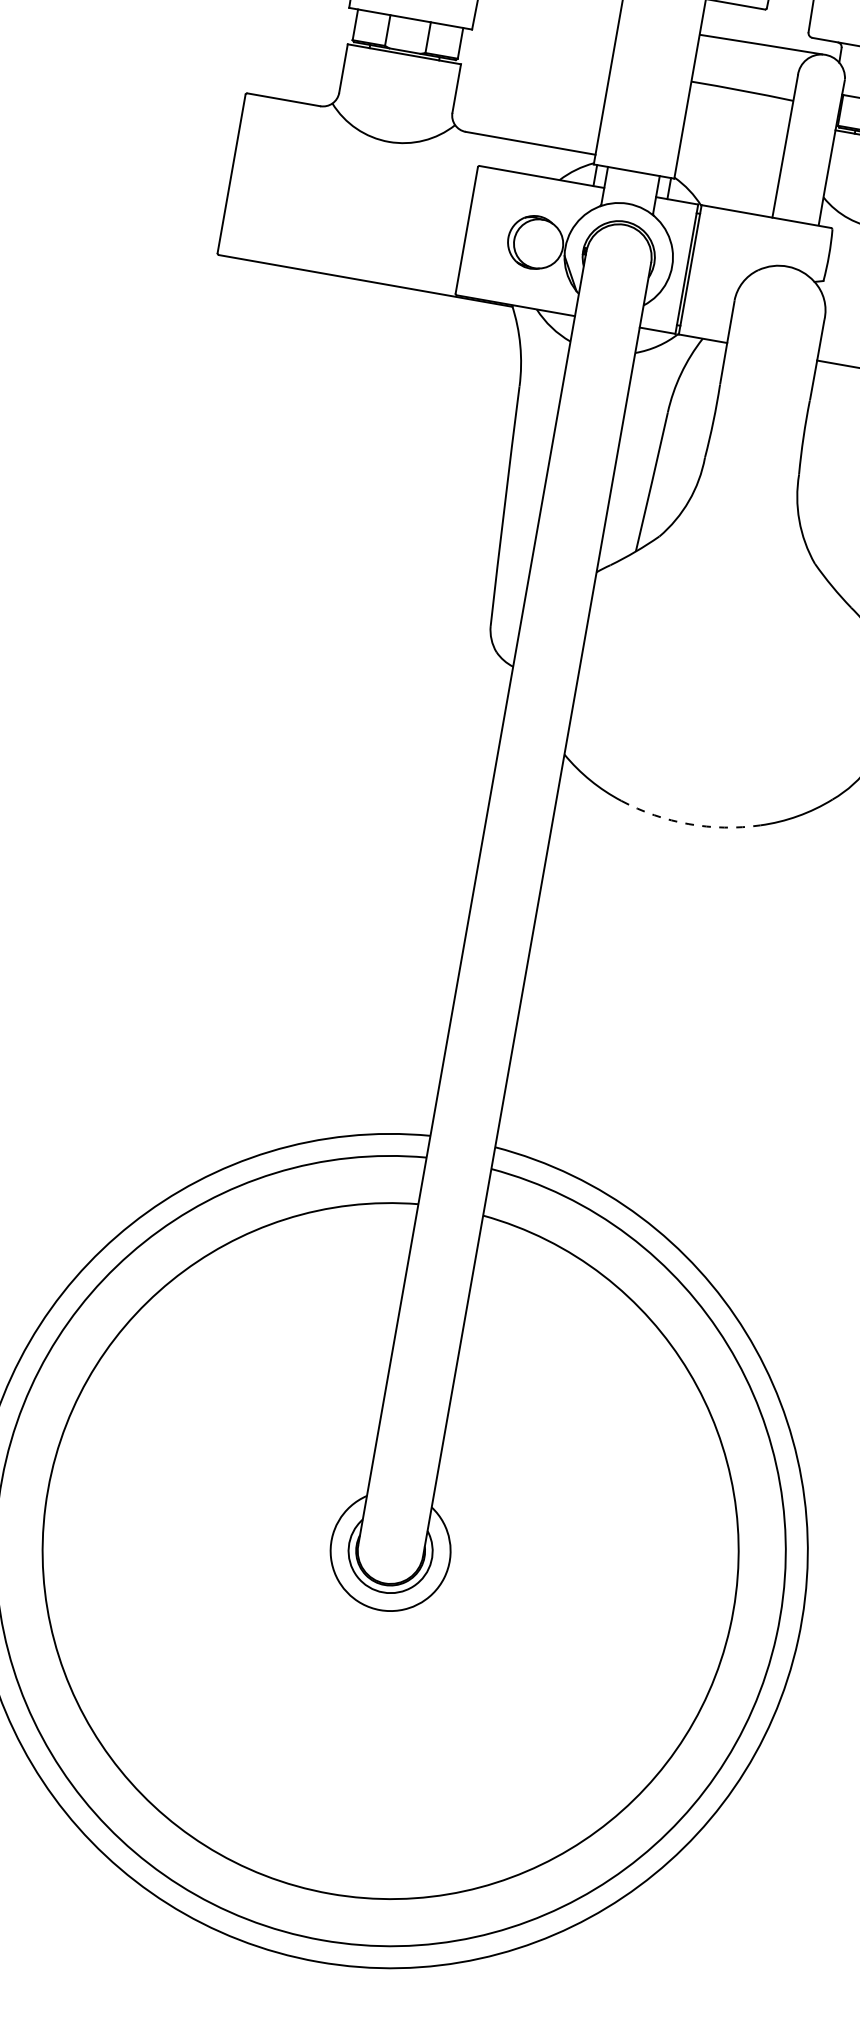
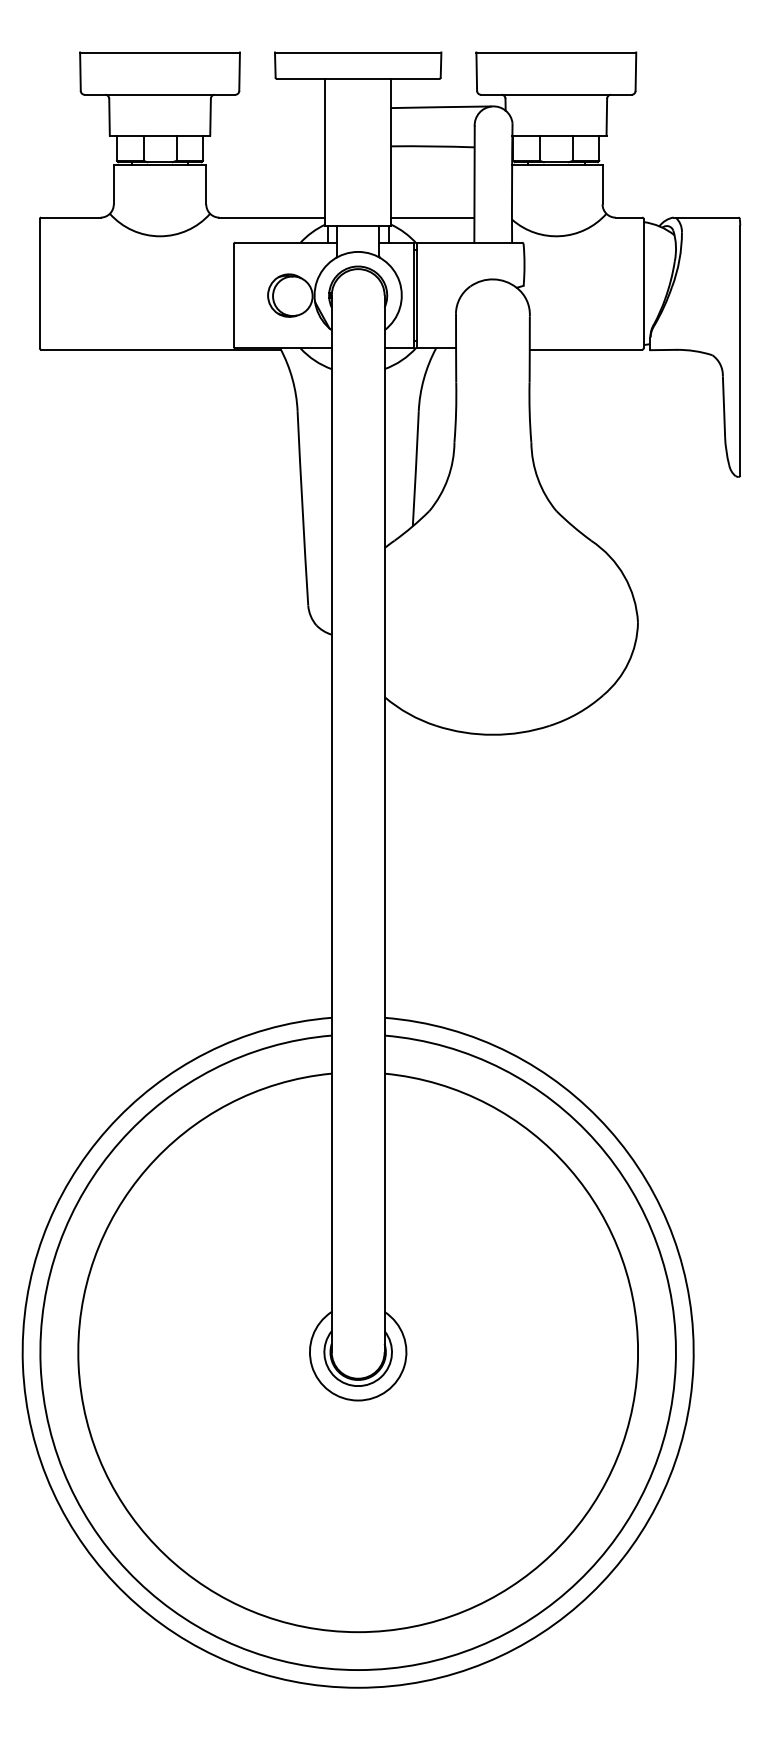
line: (726, 177) -> (432, 217), added
arc: (688, 823) -> (492, 734), dashed -> solid

